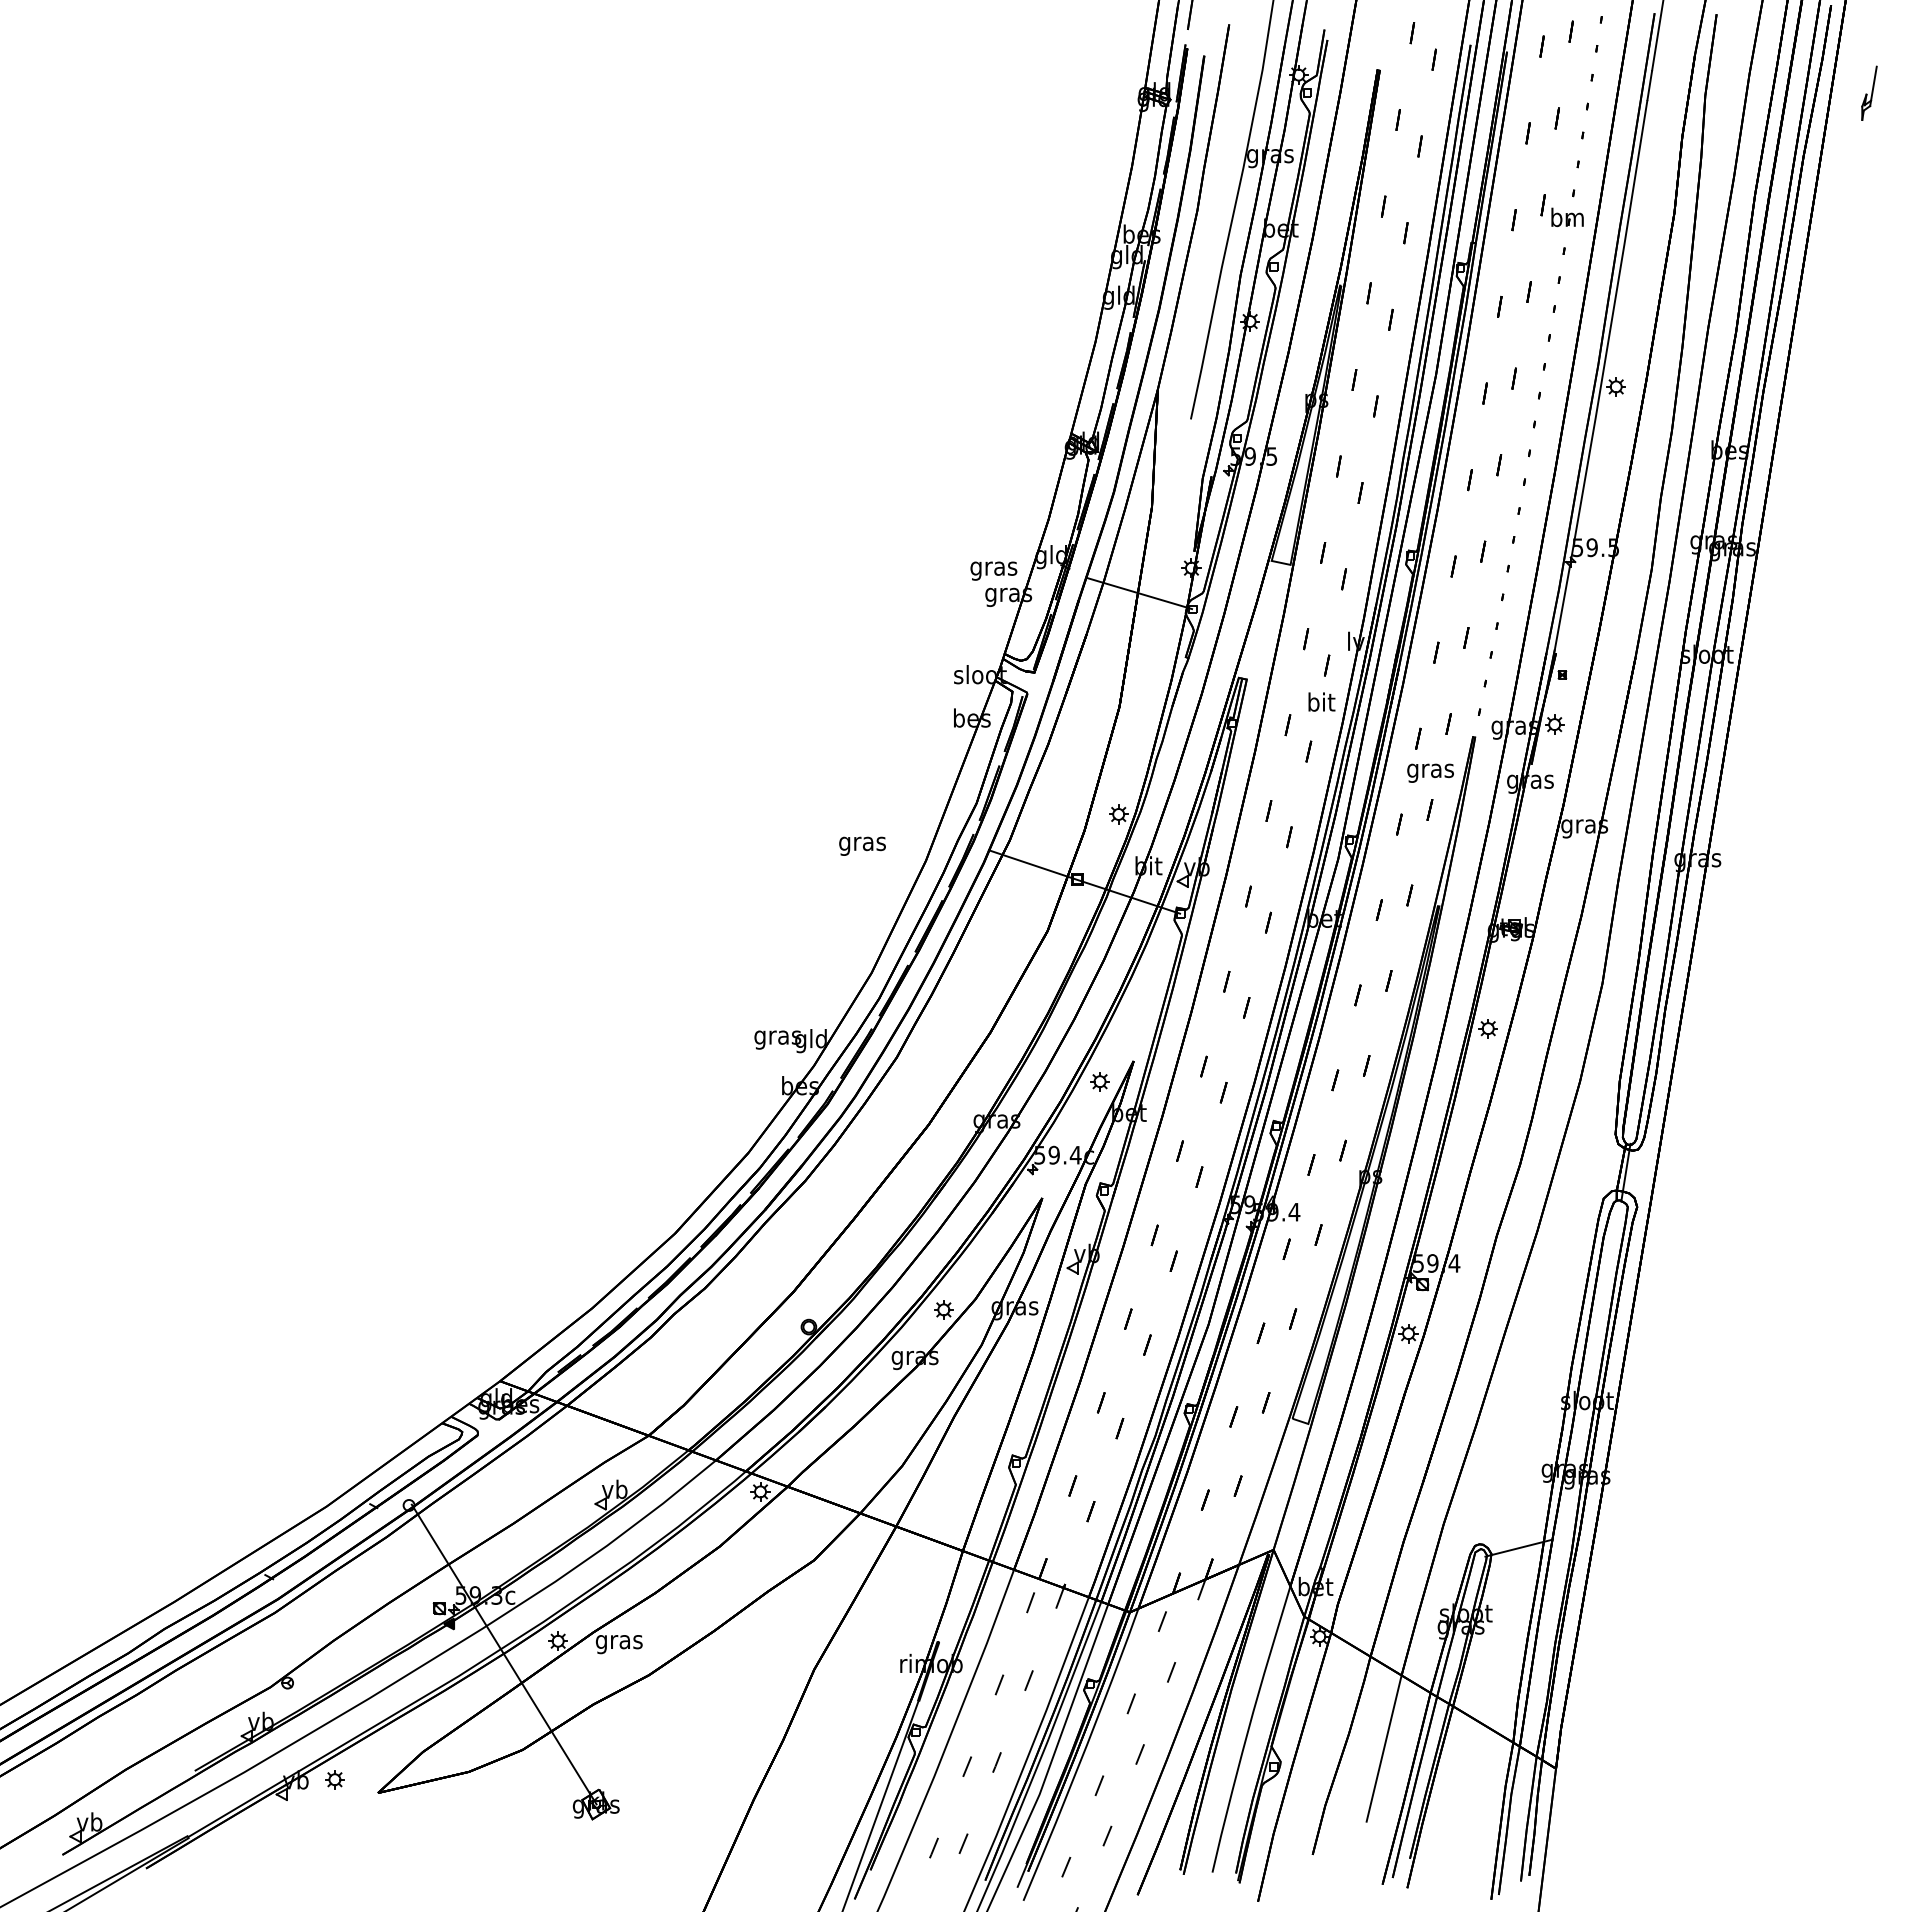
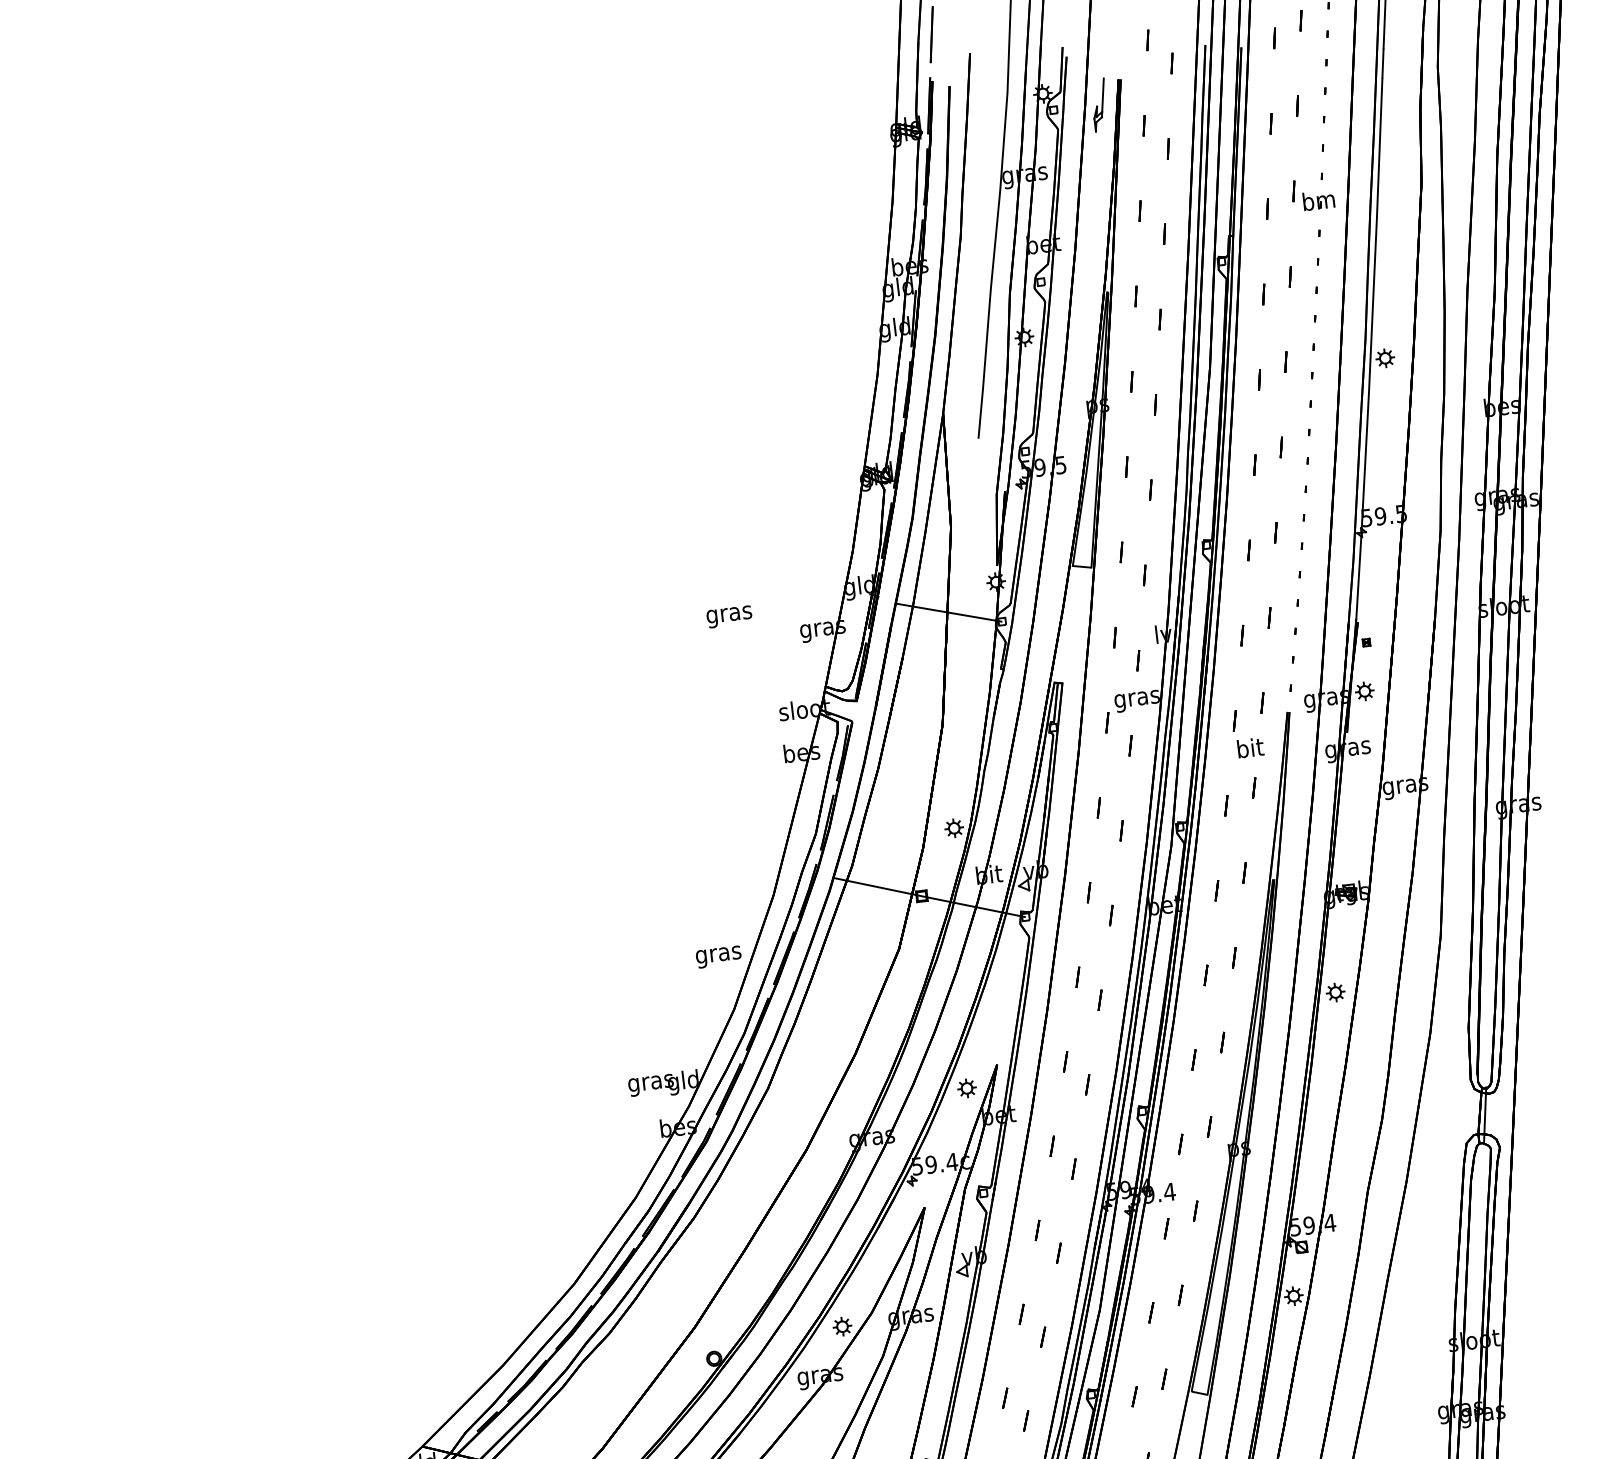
part: (1869, 92) -> (1099, 104), moved
text: (993, 570) -> (729, 616), moved
text: (1320, 704) -> (1136, 698), bit -> gras
text: (1430, 770) -> (1250, 750), gras -> bit
text: (862, 845) -> (718, 956), moved

